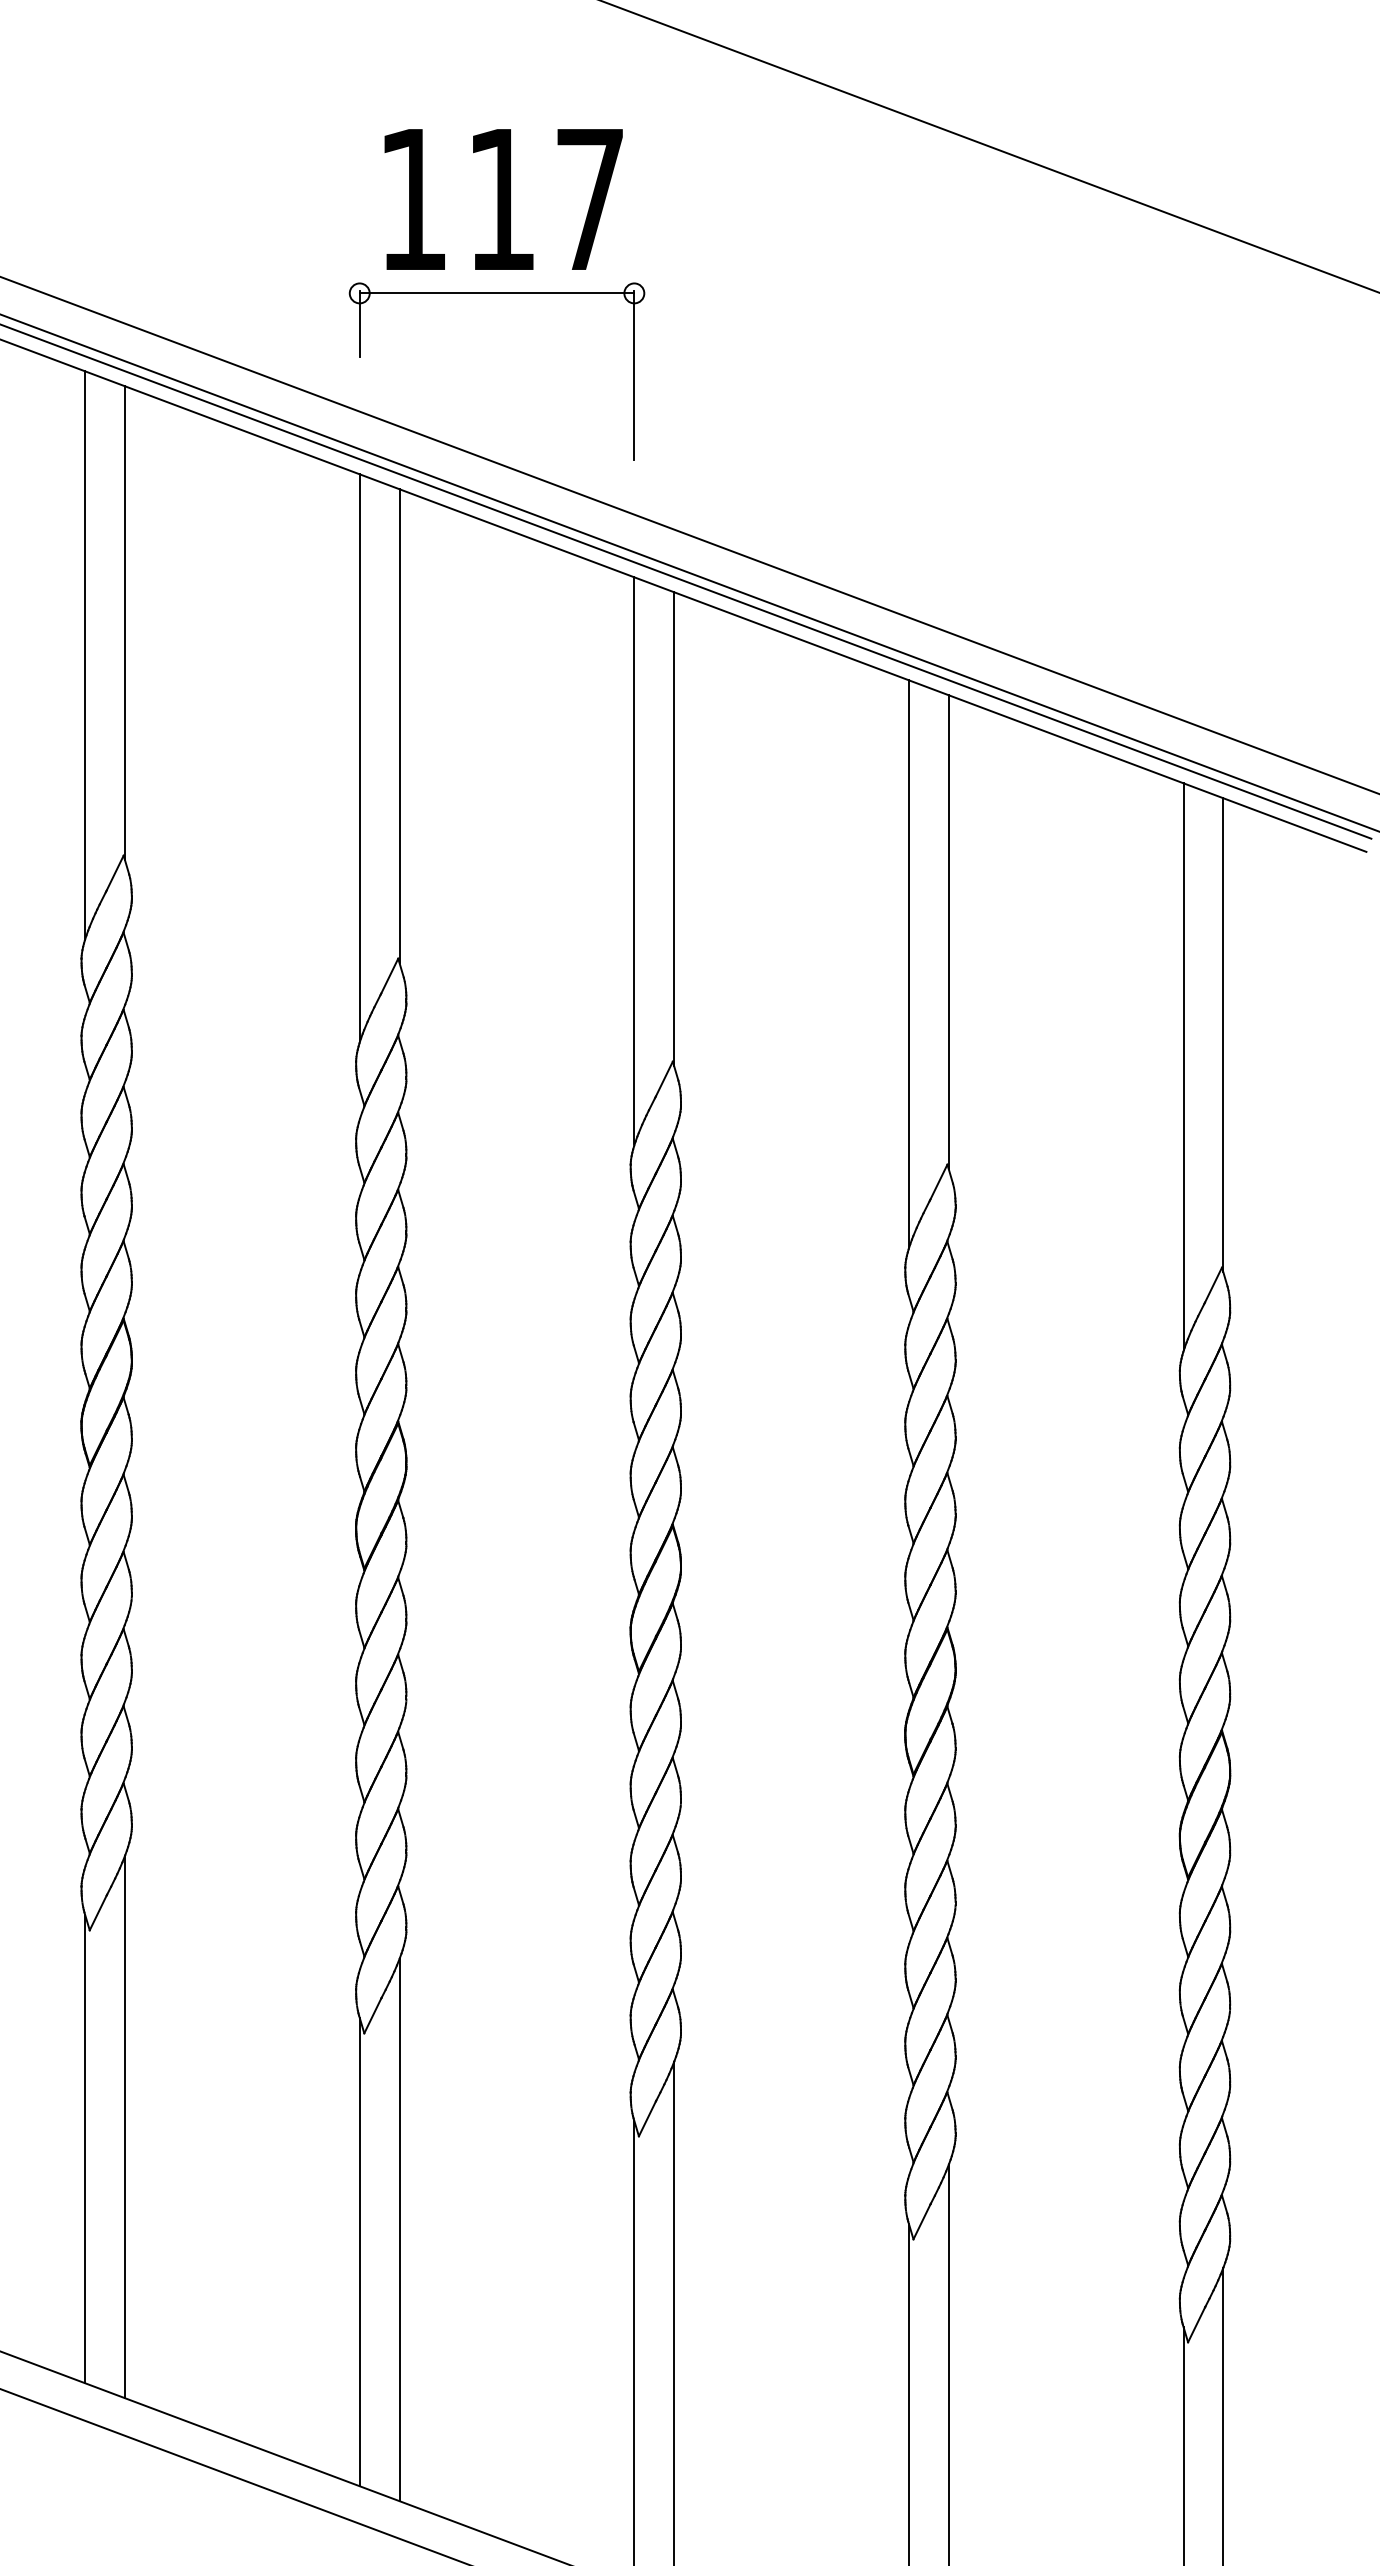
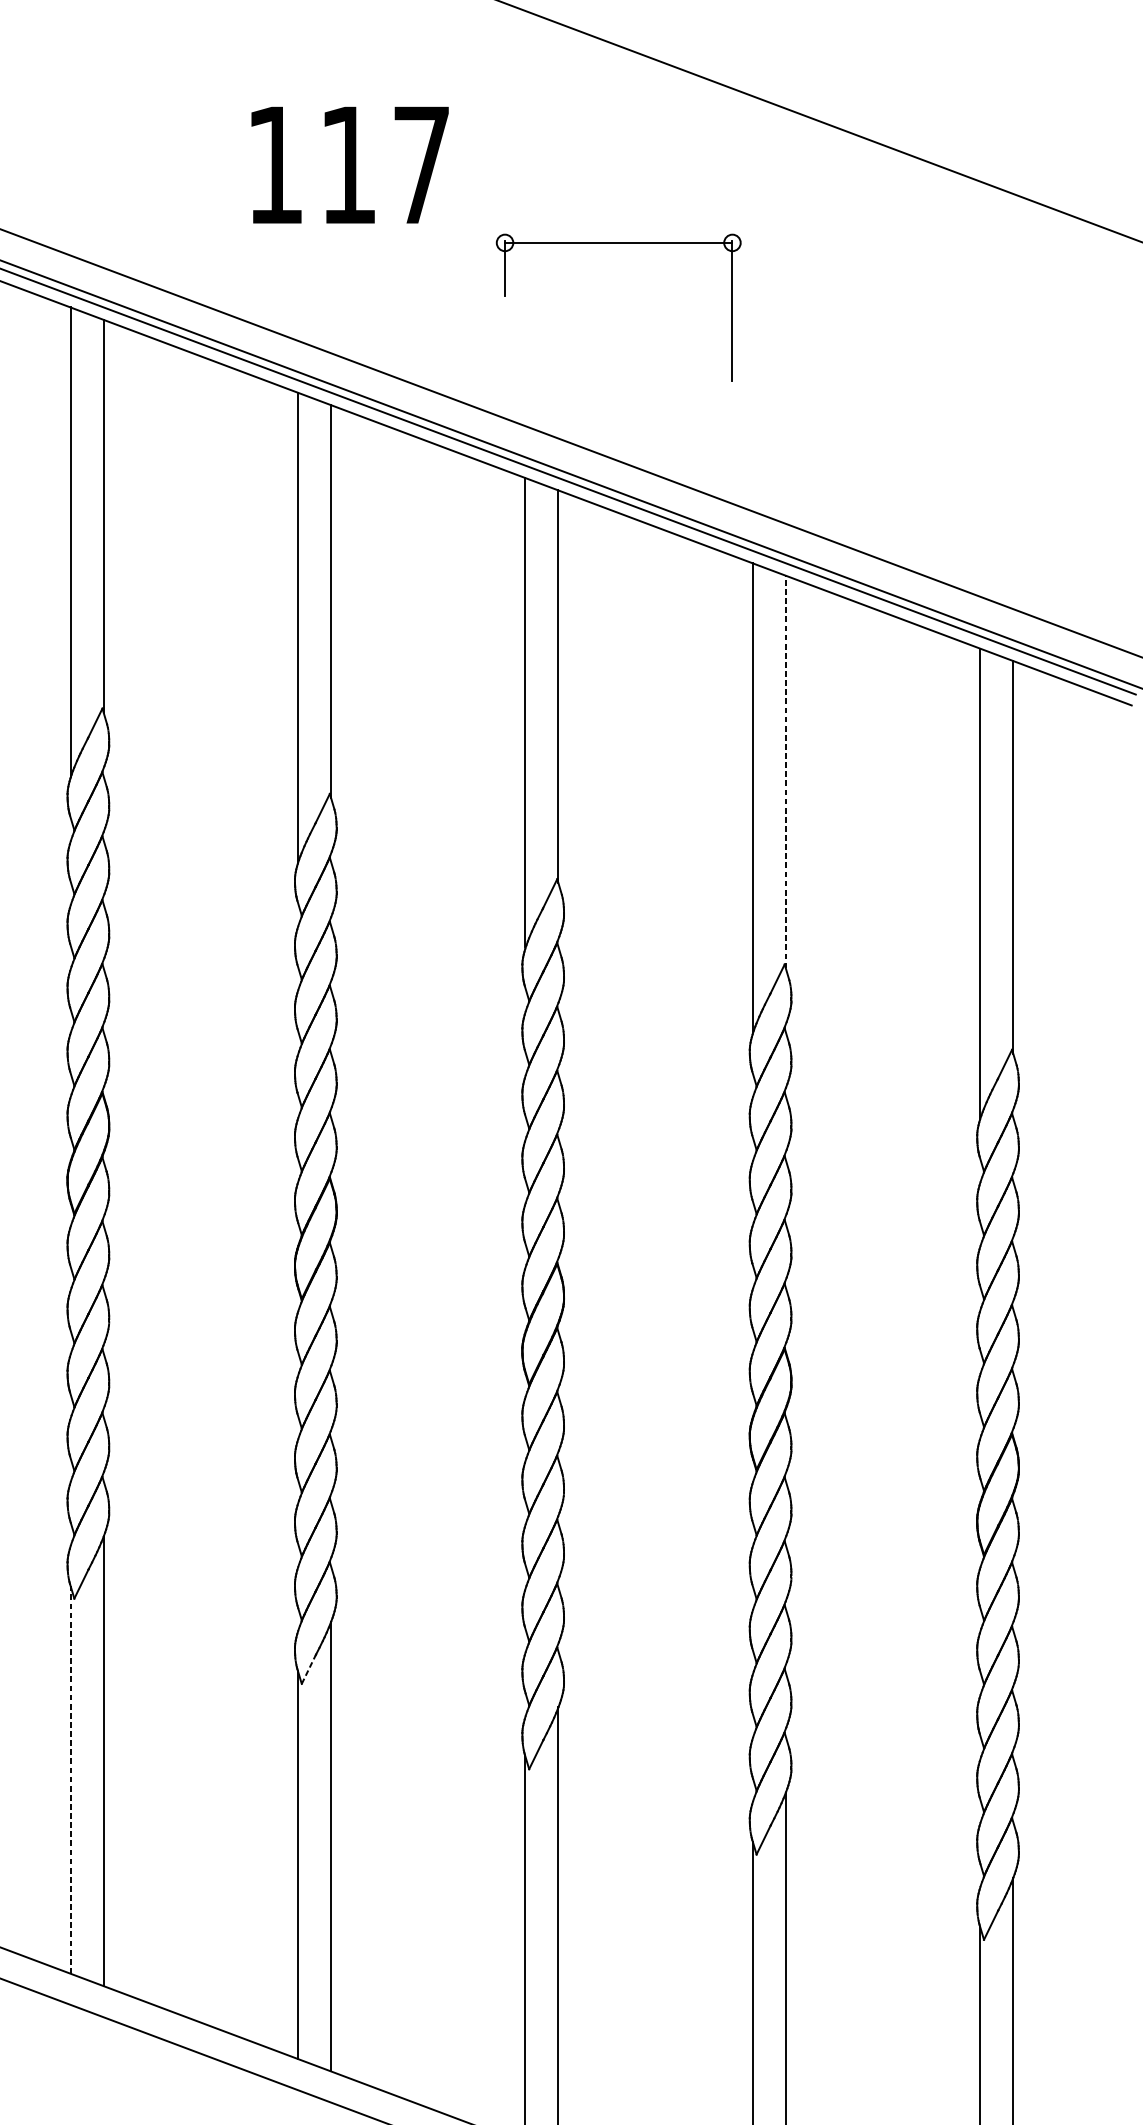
text: (503, 199) -> (349, 165), moved
part: (496, 293) -> (618, 242), moved
line: (948, 931) -> (785, 771), solid -> dashed
line: (373, 2015) -> (309, 1669), solid -> dashed
line: (85, 2148) -> (70, 1779), solid -> dashed

